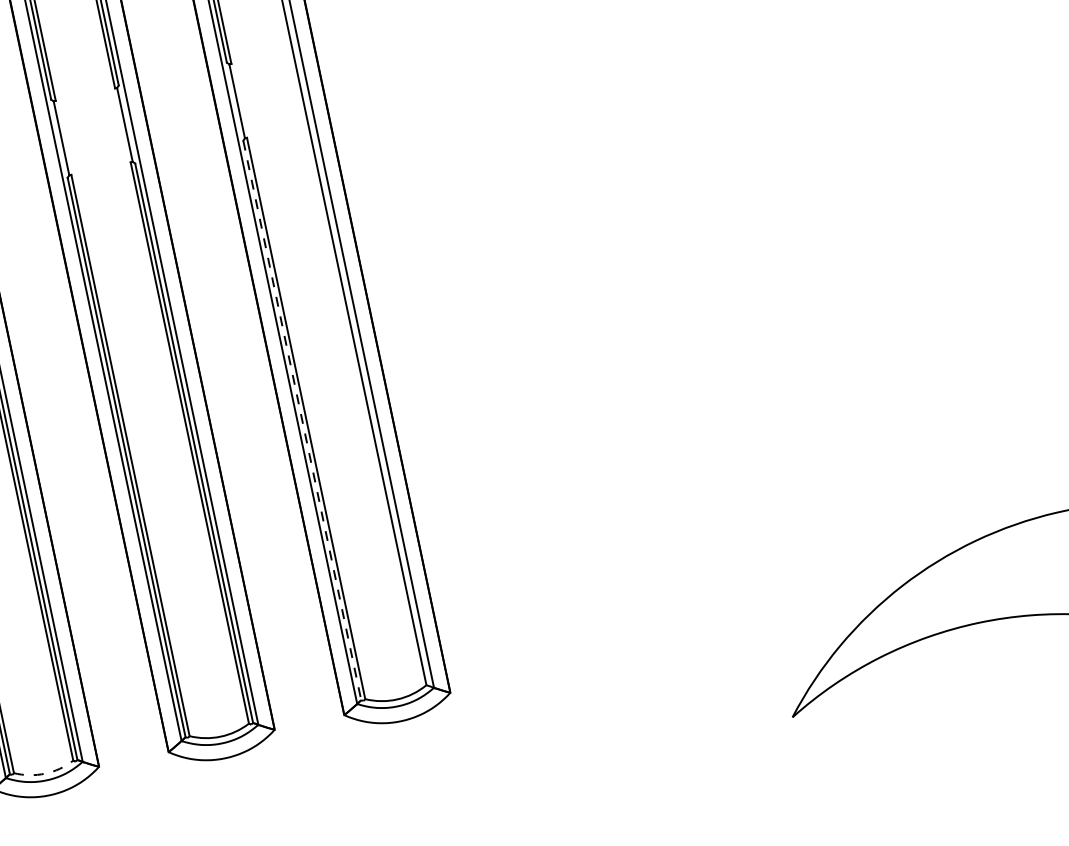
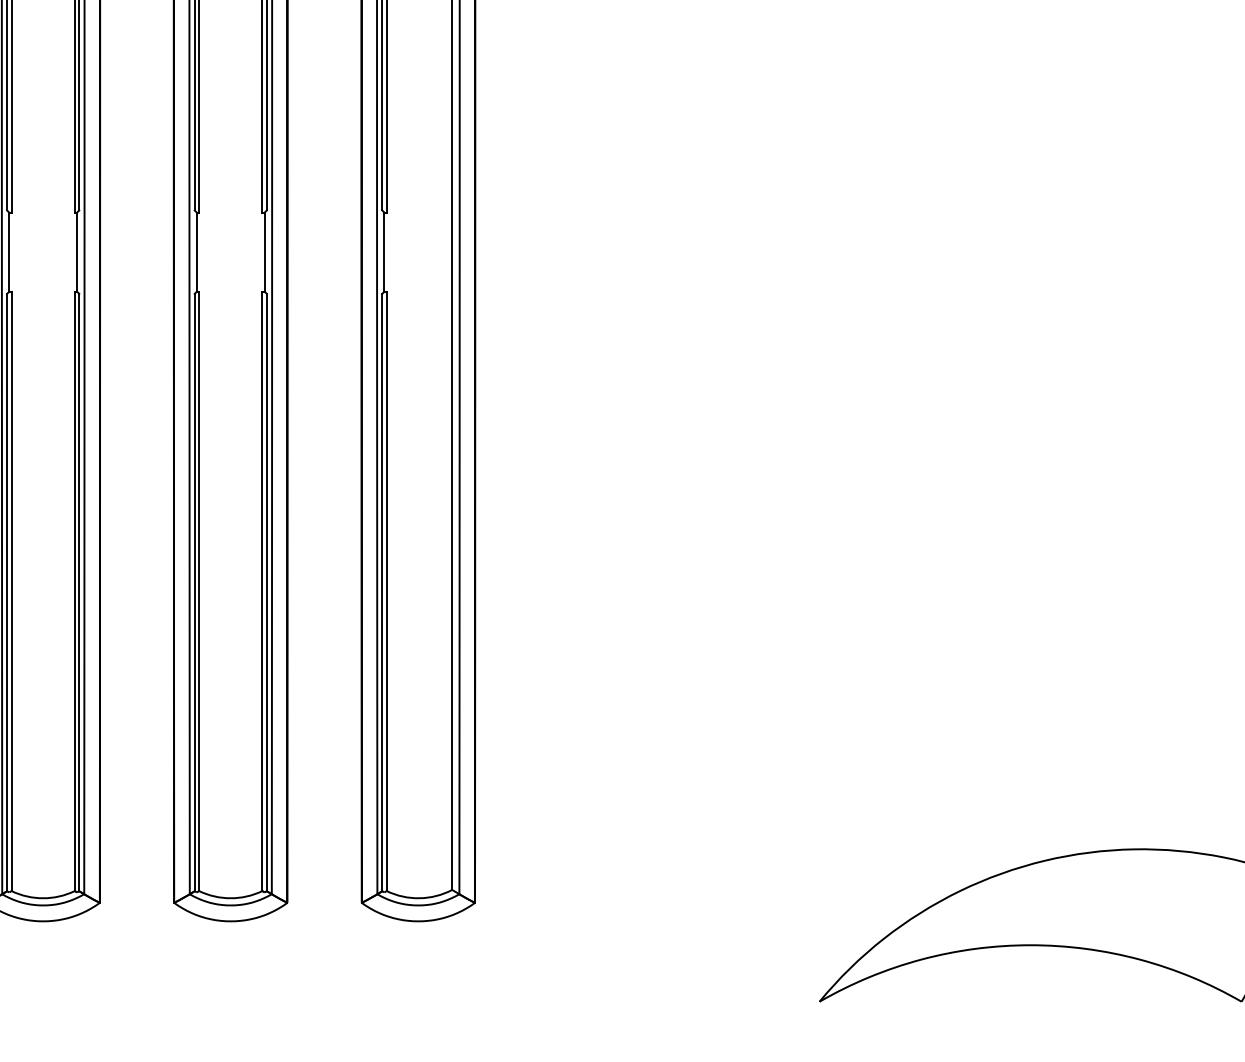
line: (302, 420) -> (382, 592), dashed -> solid
arc: (45, 773) -> (43, 898), dashed -> solid

